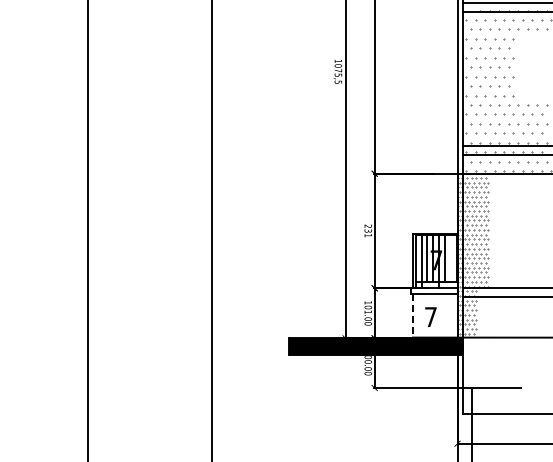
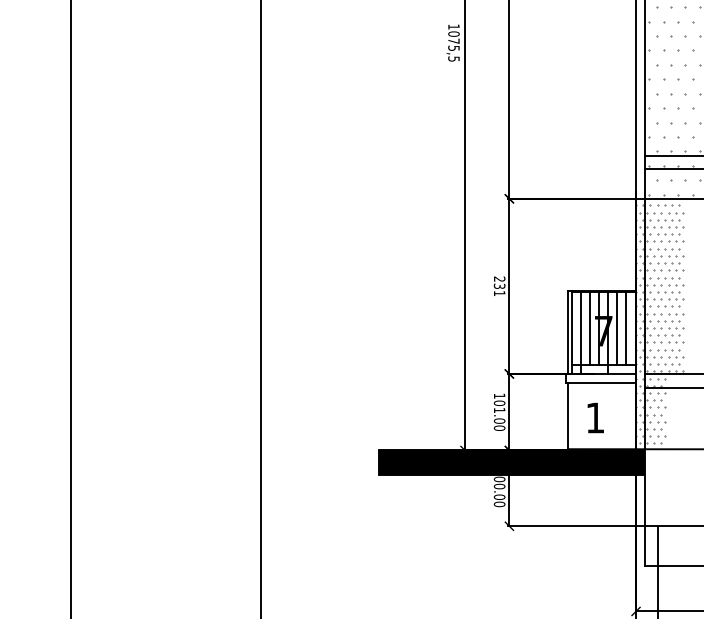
line: (451, 258) -> (626, 328), added
line: (413, 315) -> (568, 415), dashed -> solid
text: (430, 316) -> (594, 417), 7 -> 1

